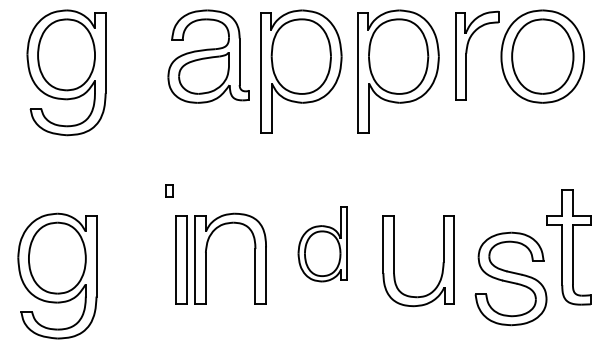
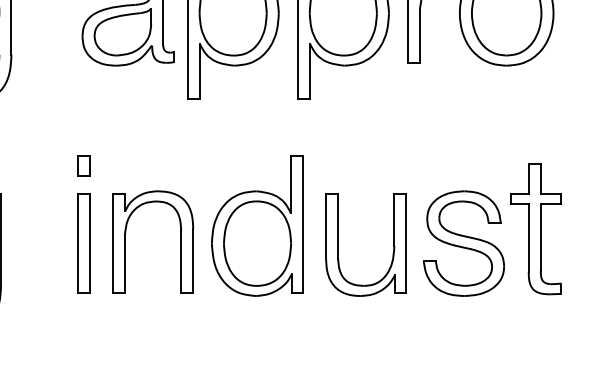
part: (169, 191) -> (83, 166), size x1.43
part: (322, 244) -> (257, 226), size x1.67
part: (181, 259) -> (83, 243), moved
part: (510, 278) -> (463, 243), moved

